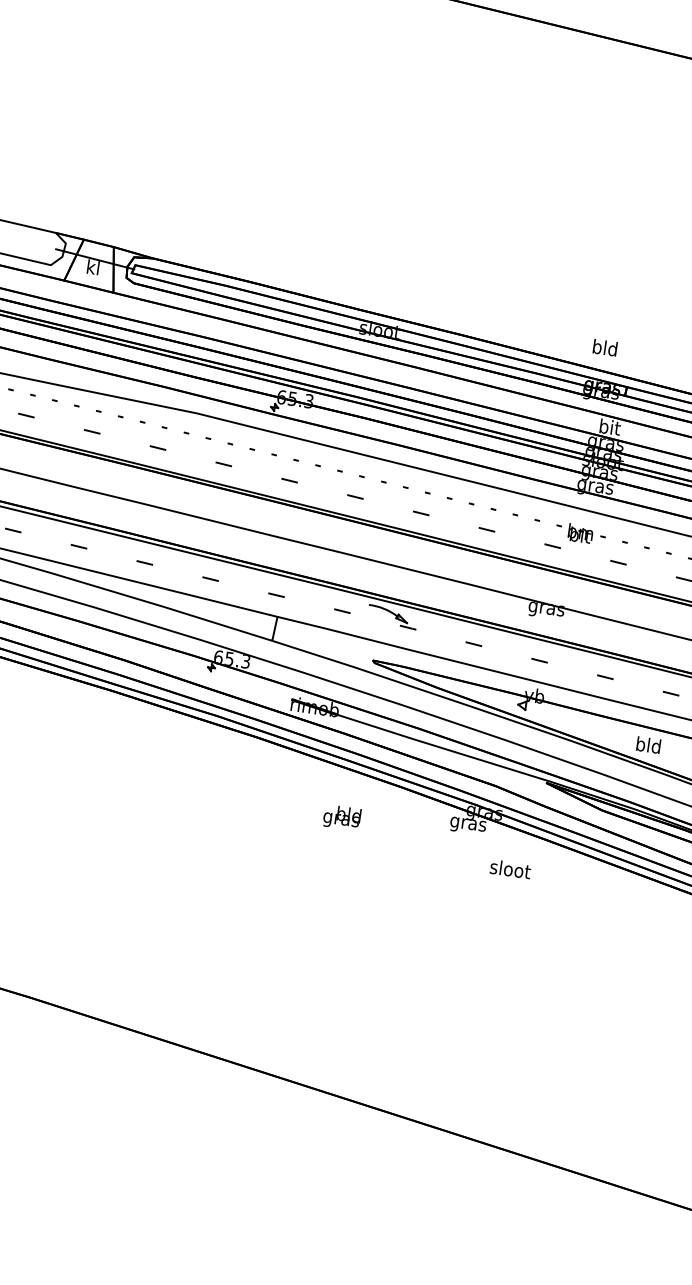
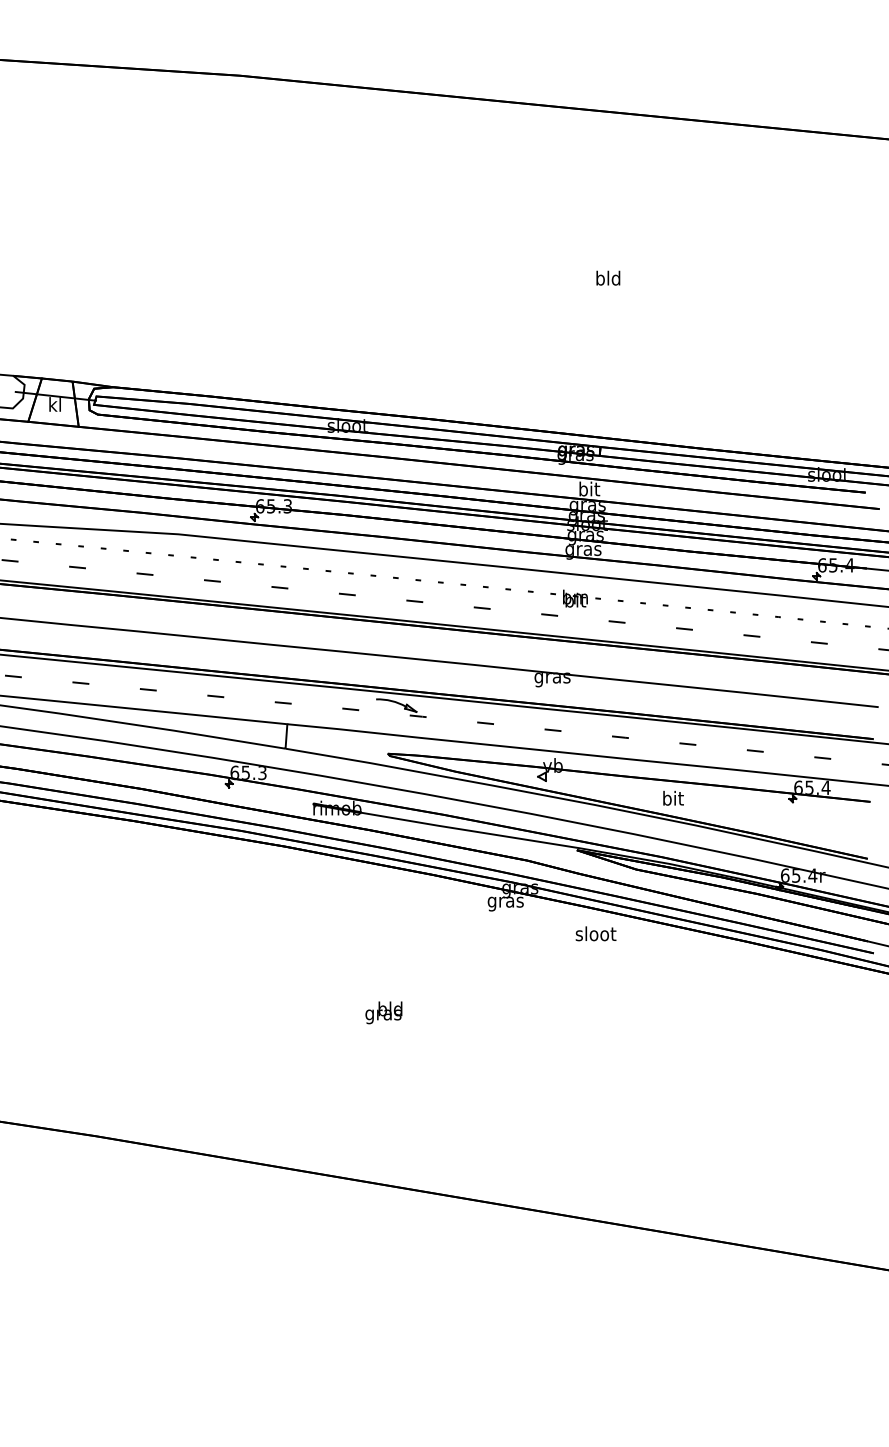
text: (605, 347) -> (608, 277), moved
text: (648, 744) -> (672, 797), bld -> bit
text: (341, 817) -> (383, 1012), moved
text: (510, 868) -> (595, 933), moved

